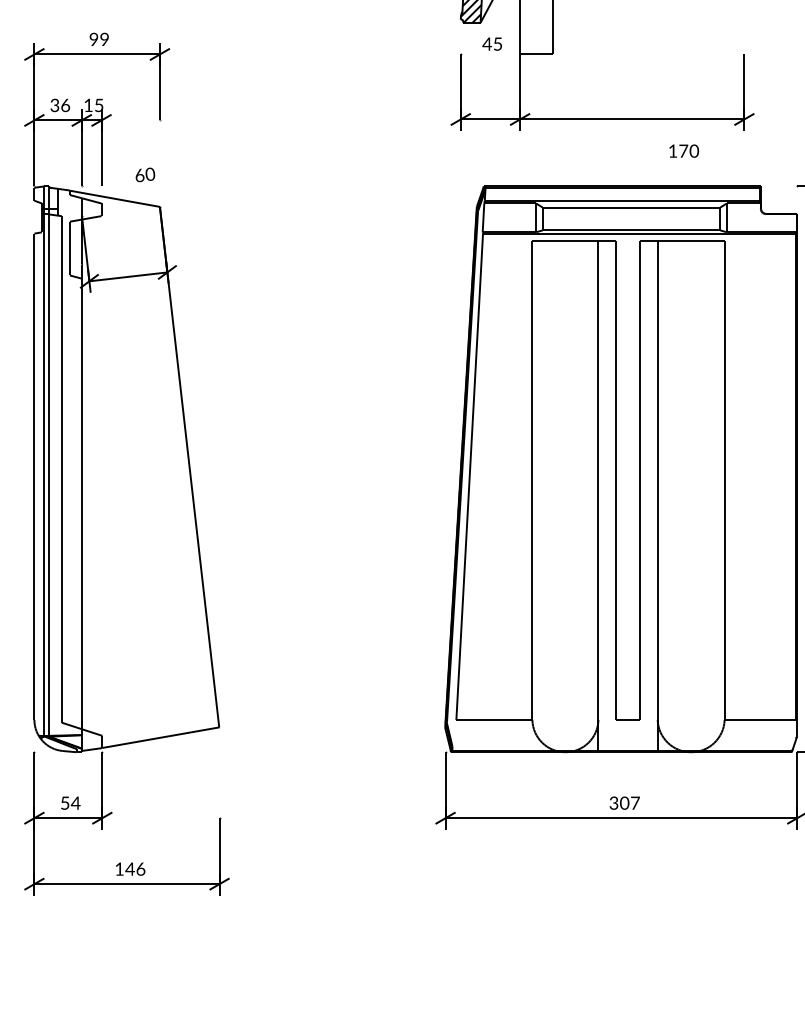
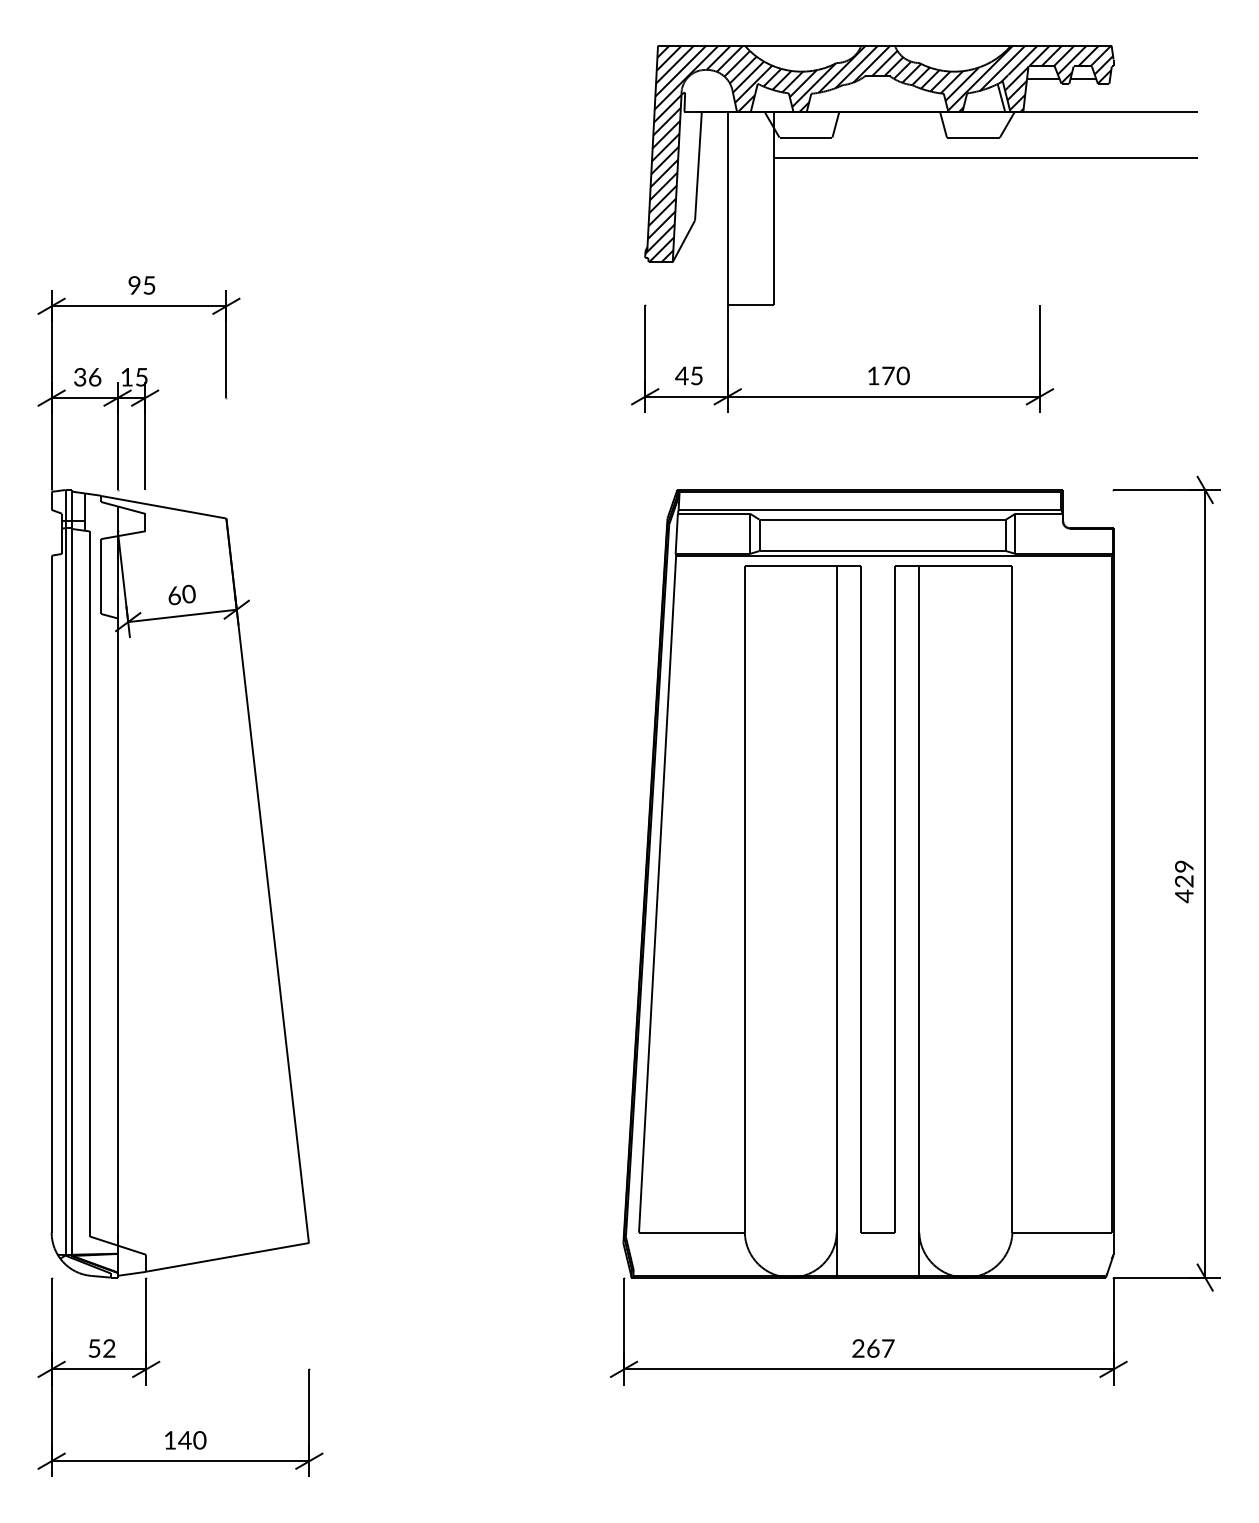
text: (104, 39) -> (149, 285), 99 -> 95
text: (491, 43) -> (688, 375), moved
text: (683, 150) -> (888, 375), moved
text: (144, 174) -> (181, 594), moved
text: (75, 803) -> (109, 1348), 54 -> 52
text: (619, 803) -> (865, 1348), 307 -> 267
text: (140, 869) -> (199, 1440), 146 -> 140

